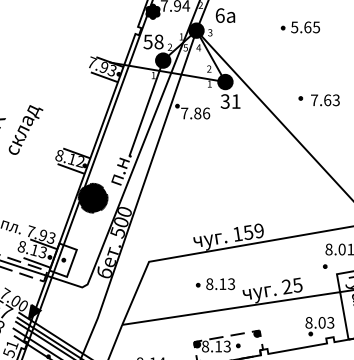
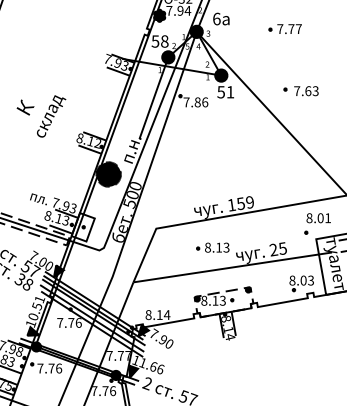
text: (305, 27) -> (289, 29), 5.65 -> 7.77
text: (224, 100) -> (220, 91), 31 -> 51

